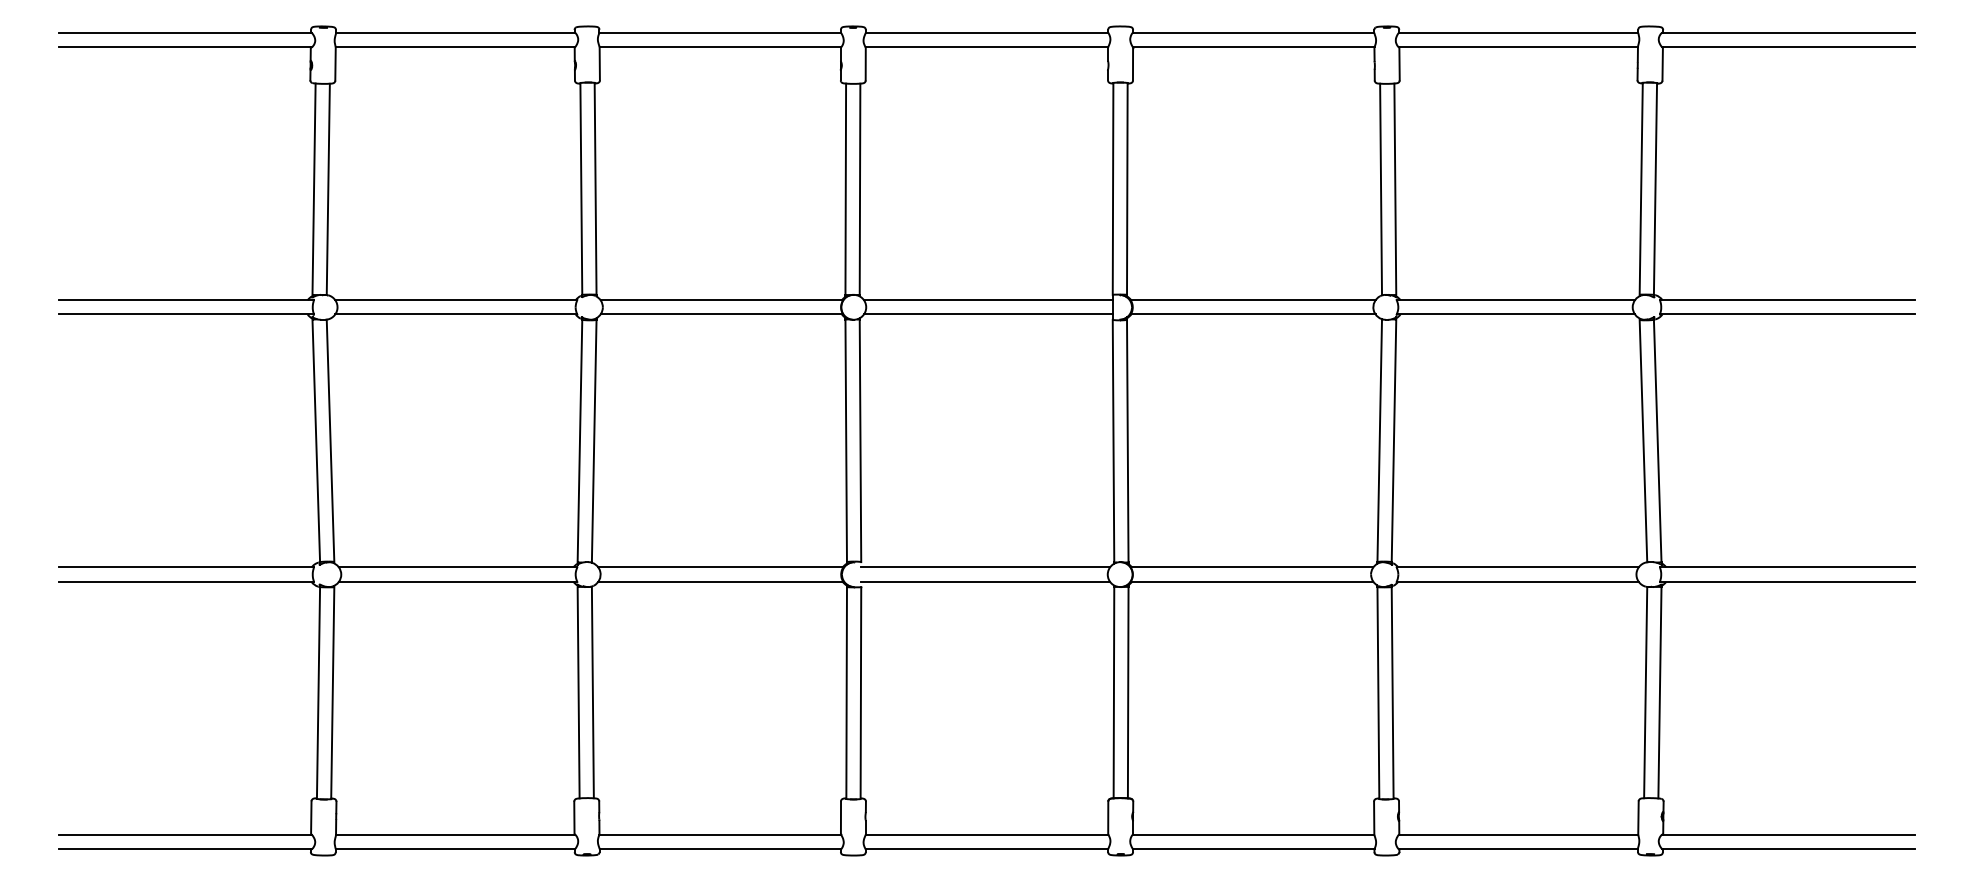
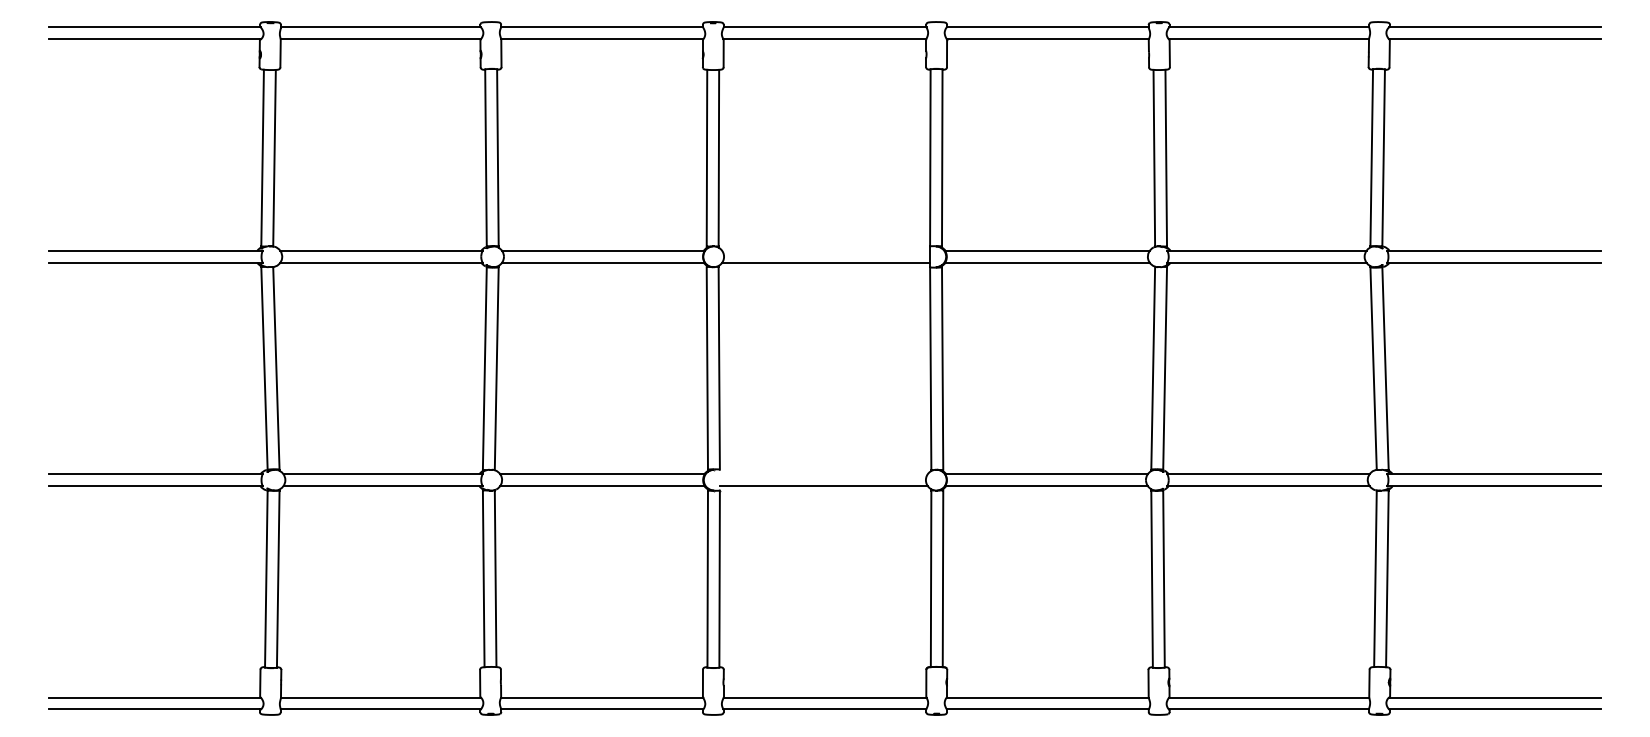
line: (988, 299) -> (826, 250), removed
line: (985, 567) -> (823, 474), removed

